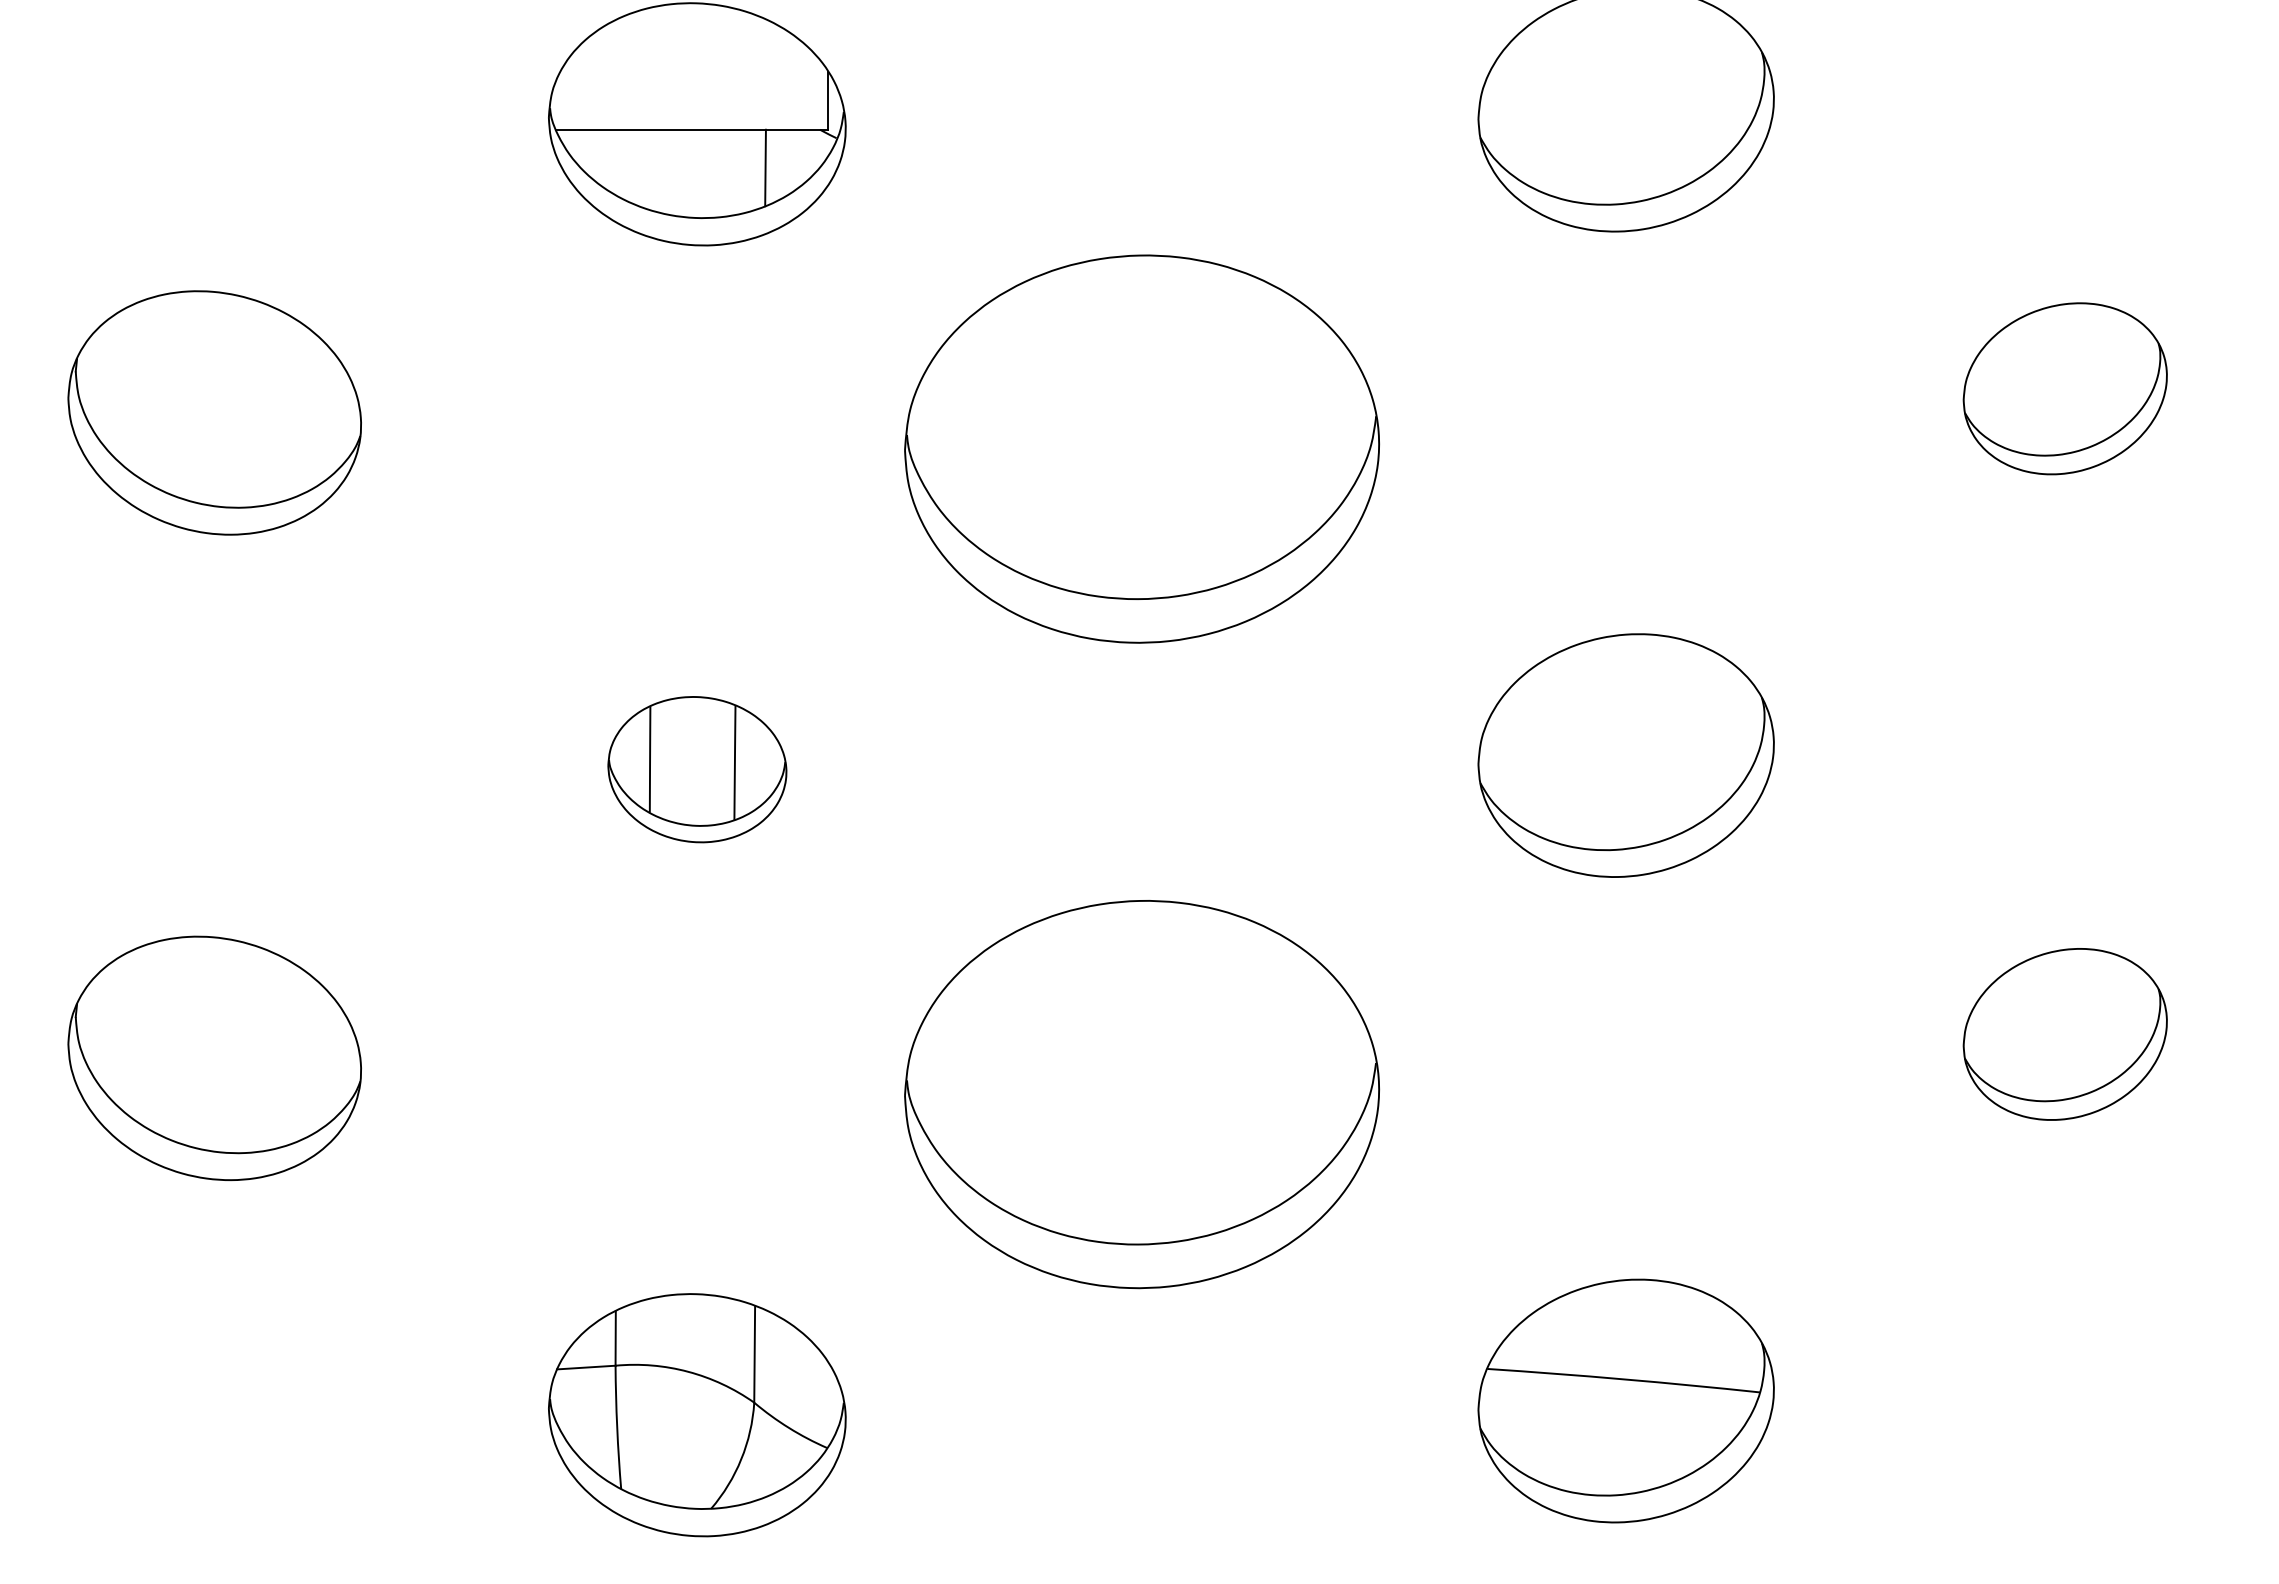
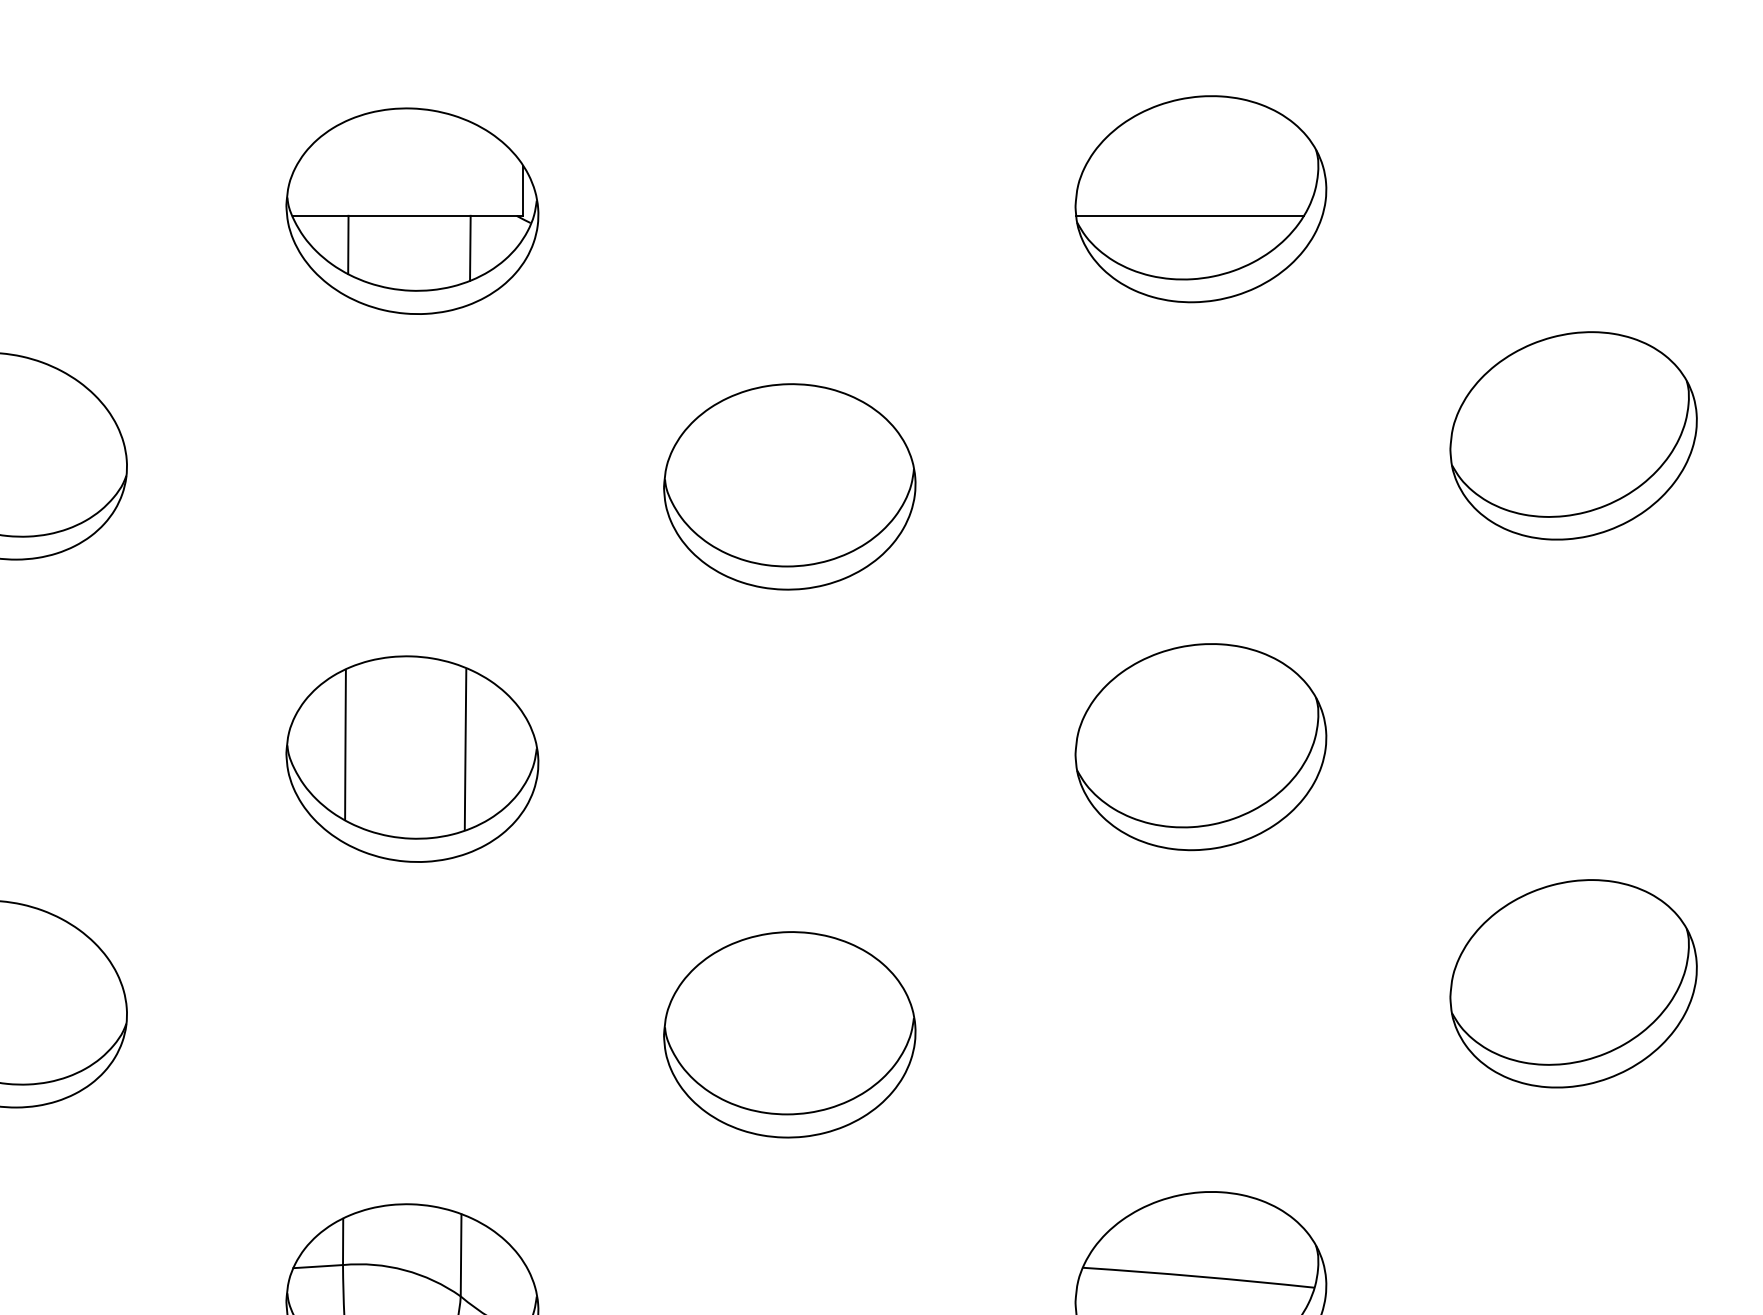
line: (1613, 129) -> (1190, 215), added
line: (621, 163) -> (348, 244), added
part: (2065, 388) -> (1573, 435), size x1.43
part: (1141, 448) -> (789, 486), size x0.62
part: (697, 769) -> (412, 758), size x1.67
part: (2065, 1034) -> (1573, 983), size x1.43
part: (1141, 1094) -> (789, 1034), size x0.62

